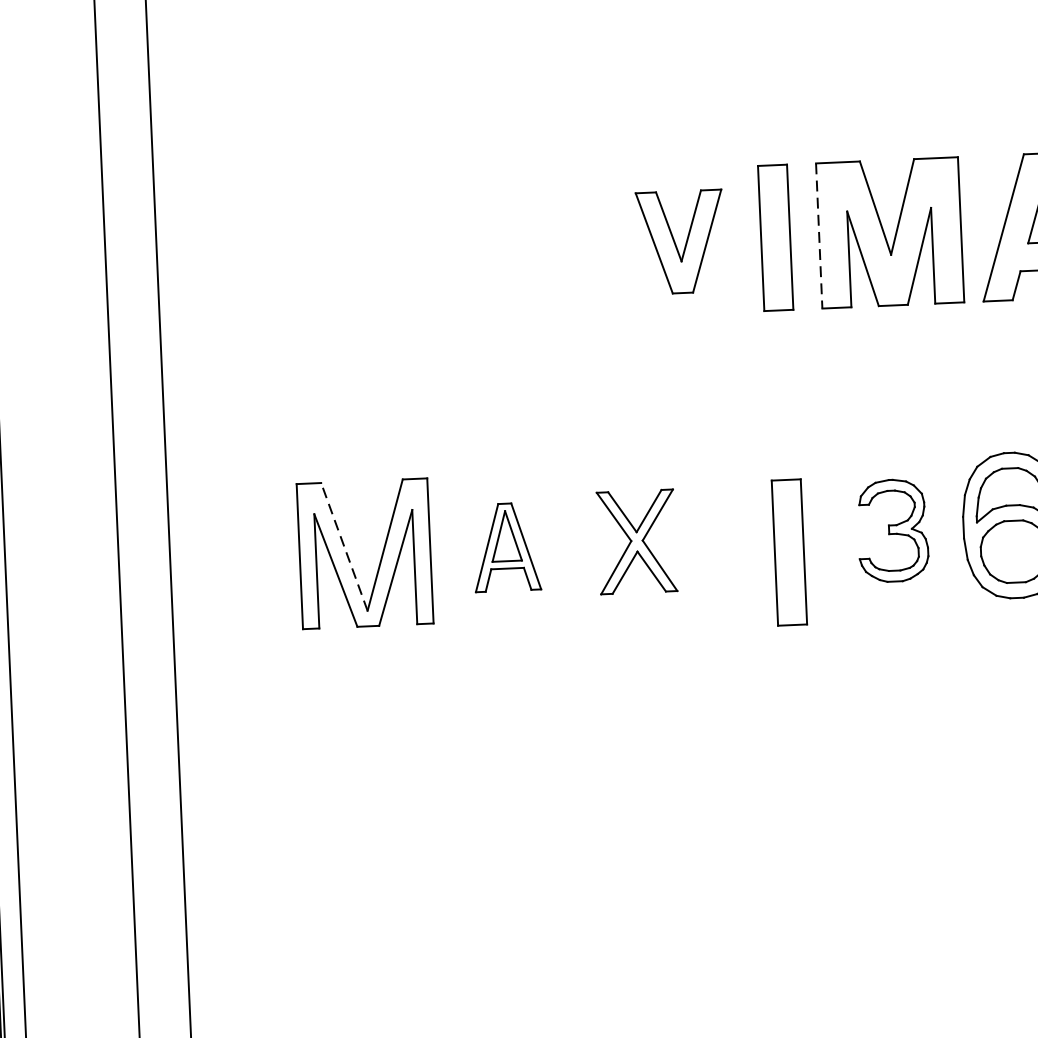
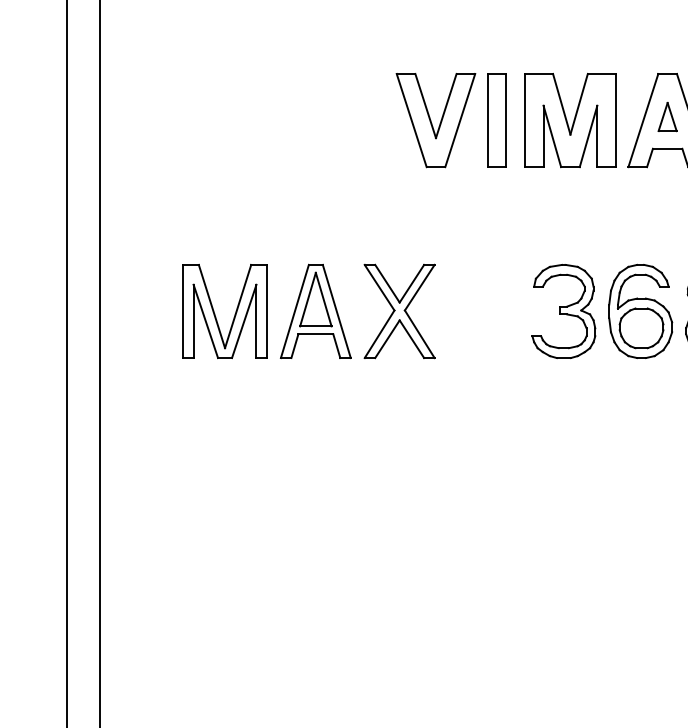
line: (818, 235) -> (524, 120), dashed -> solid
part: (679, 241) -> (435, 120), size x1.43
part: (892, 530) -> (563, 311), size x1.43
part: (636, 541) -> (399, 311), size x1.43
line: (343, 546) -> (211, 306), dashed -> solid
part: (505, 546) -> (315, 310), size x1.67
part: (788, 552) -> (496, 322), removed

